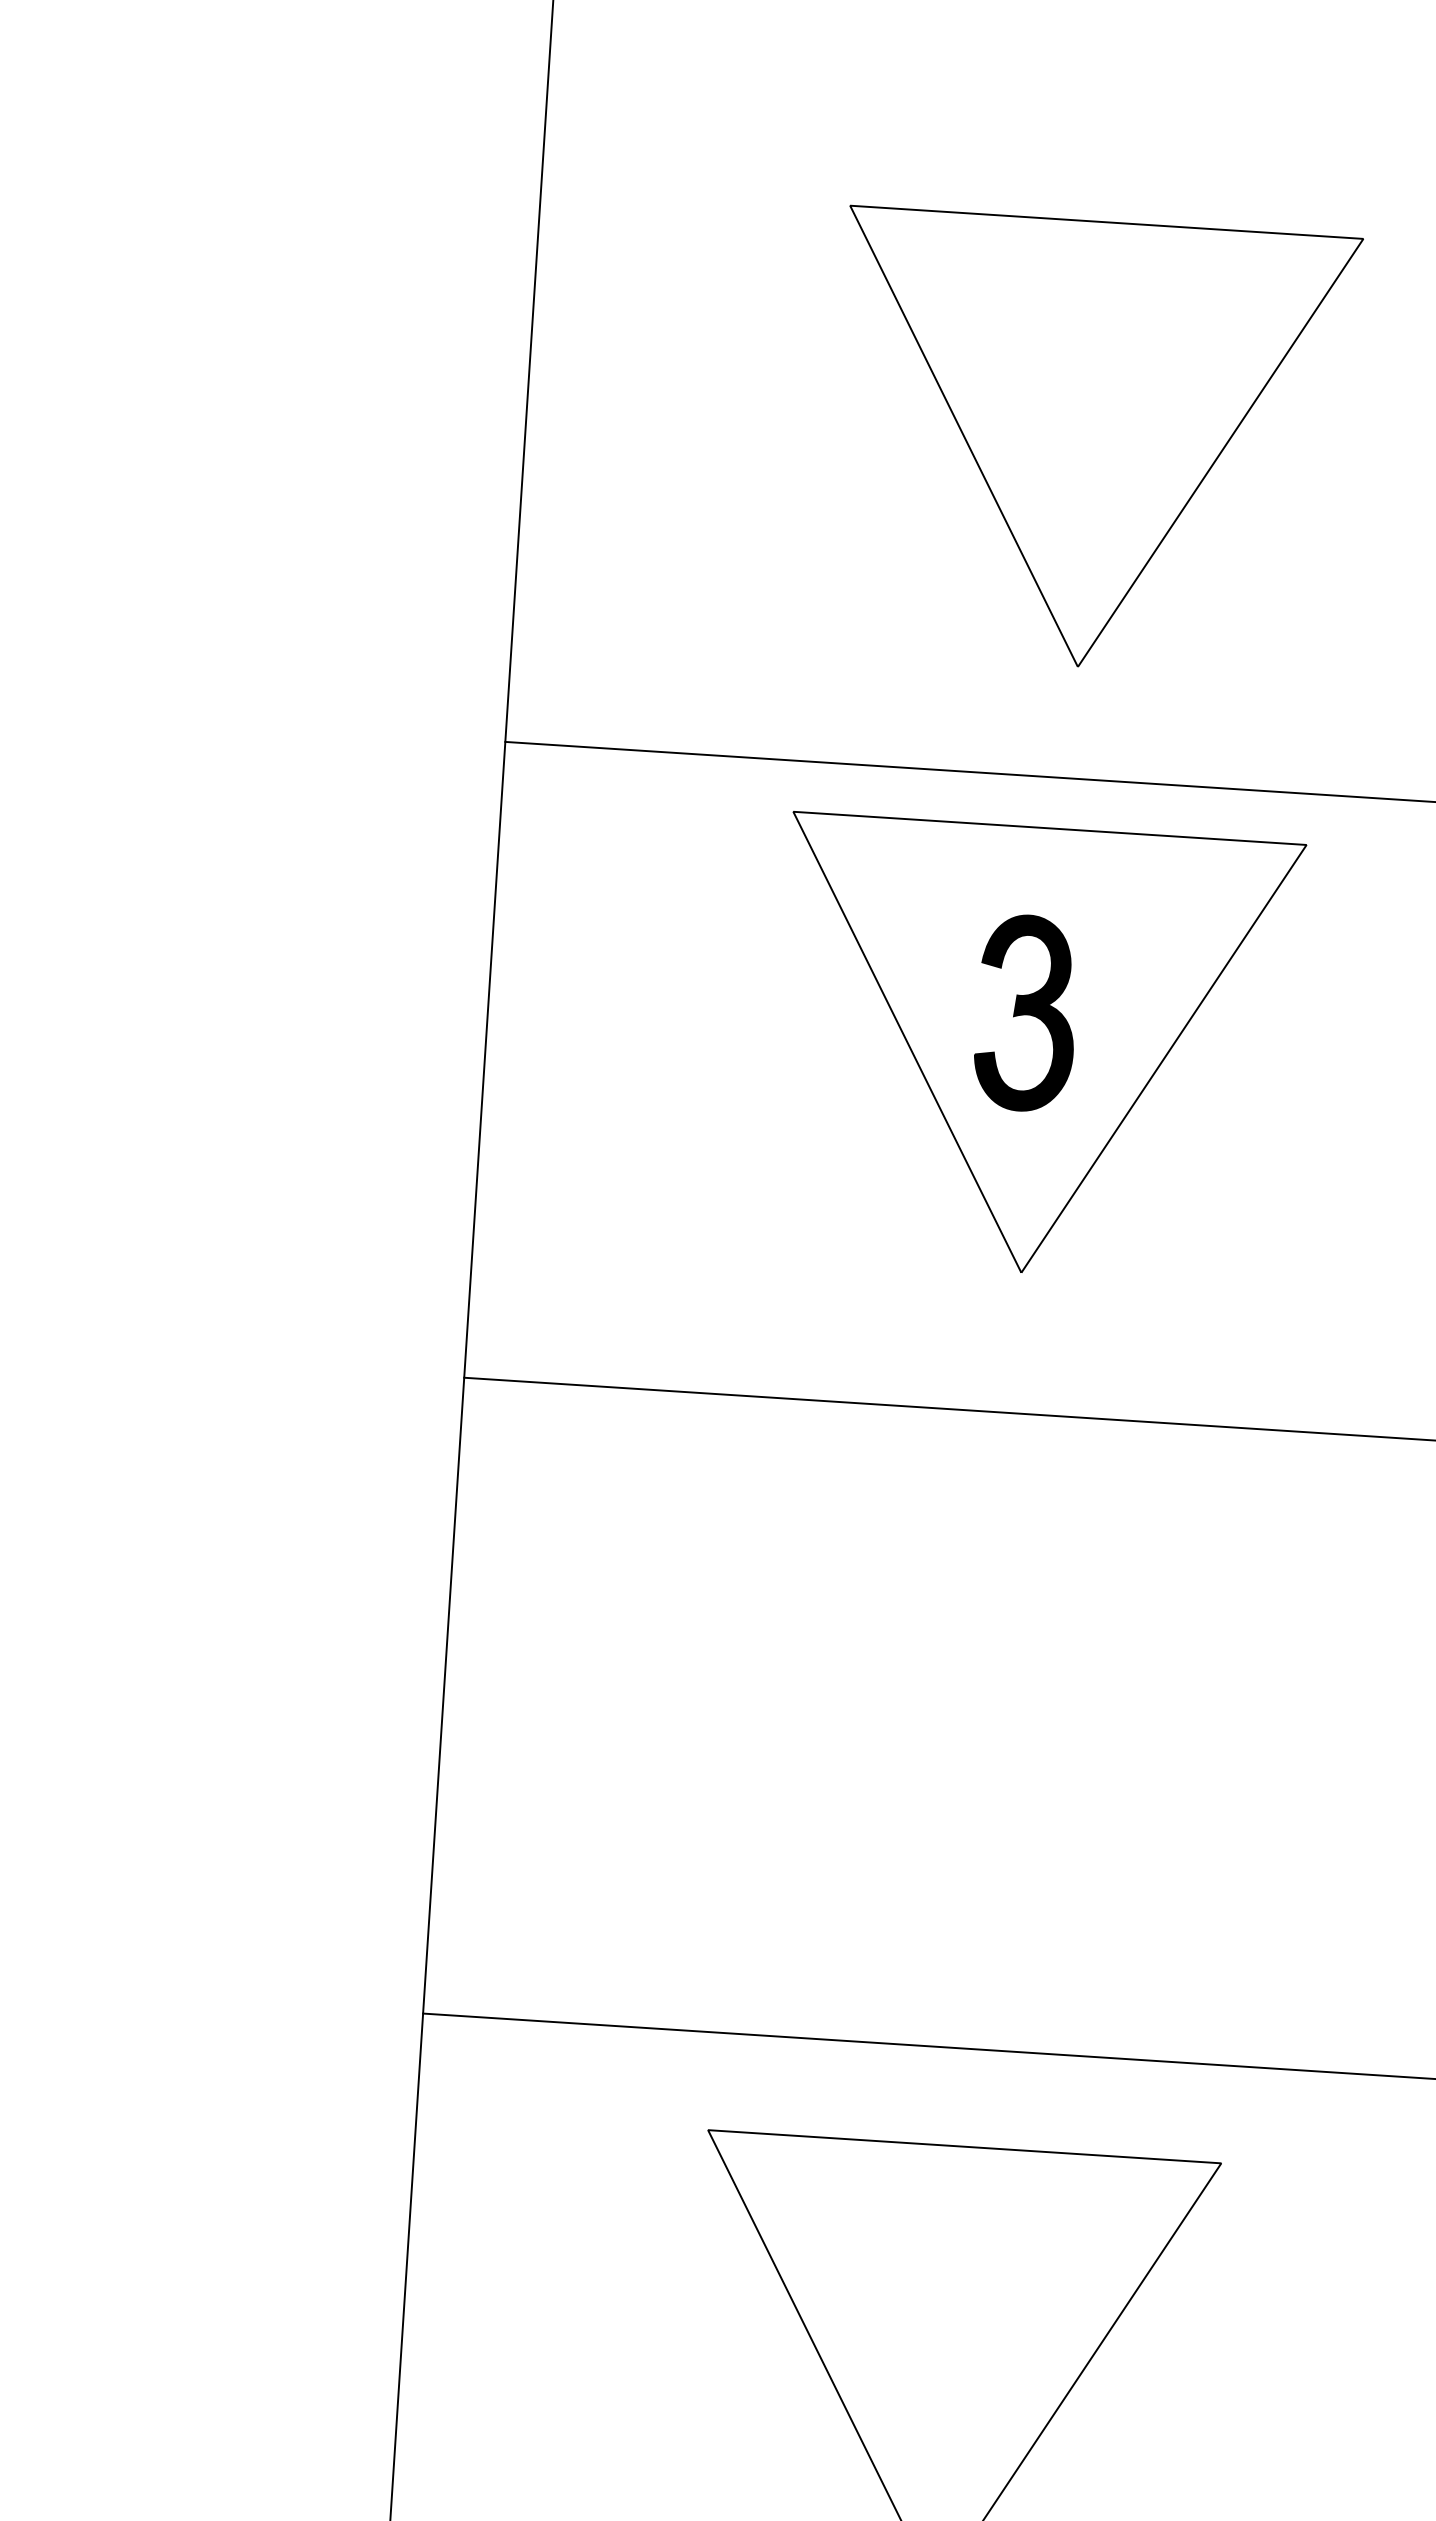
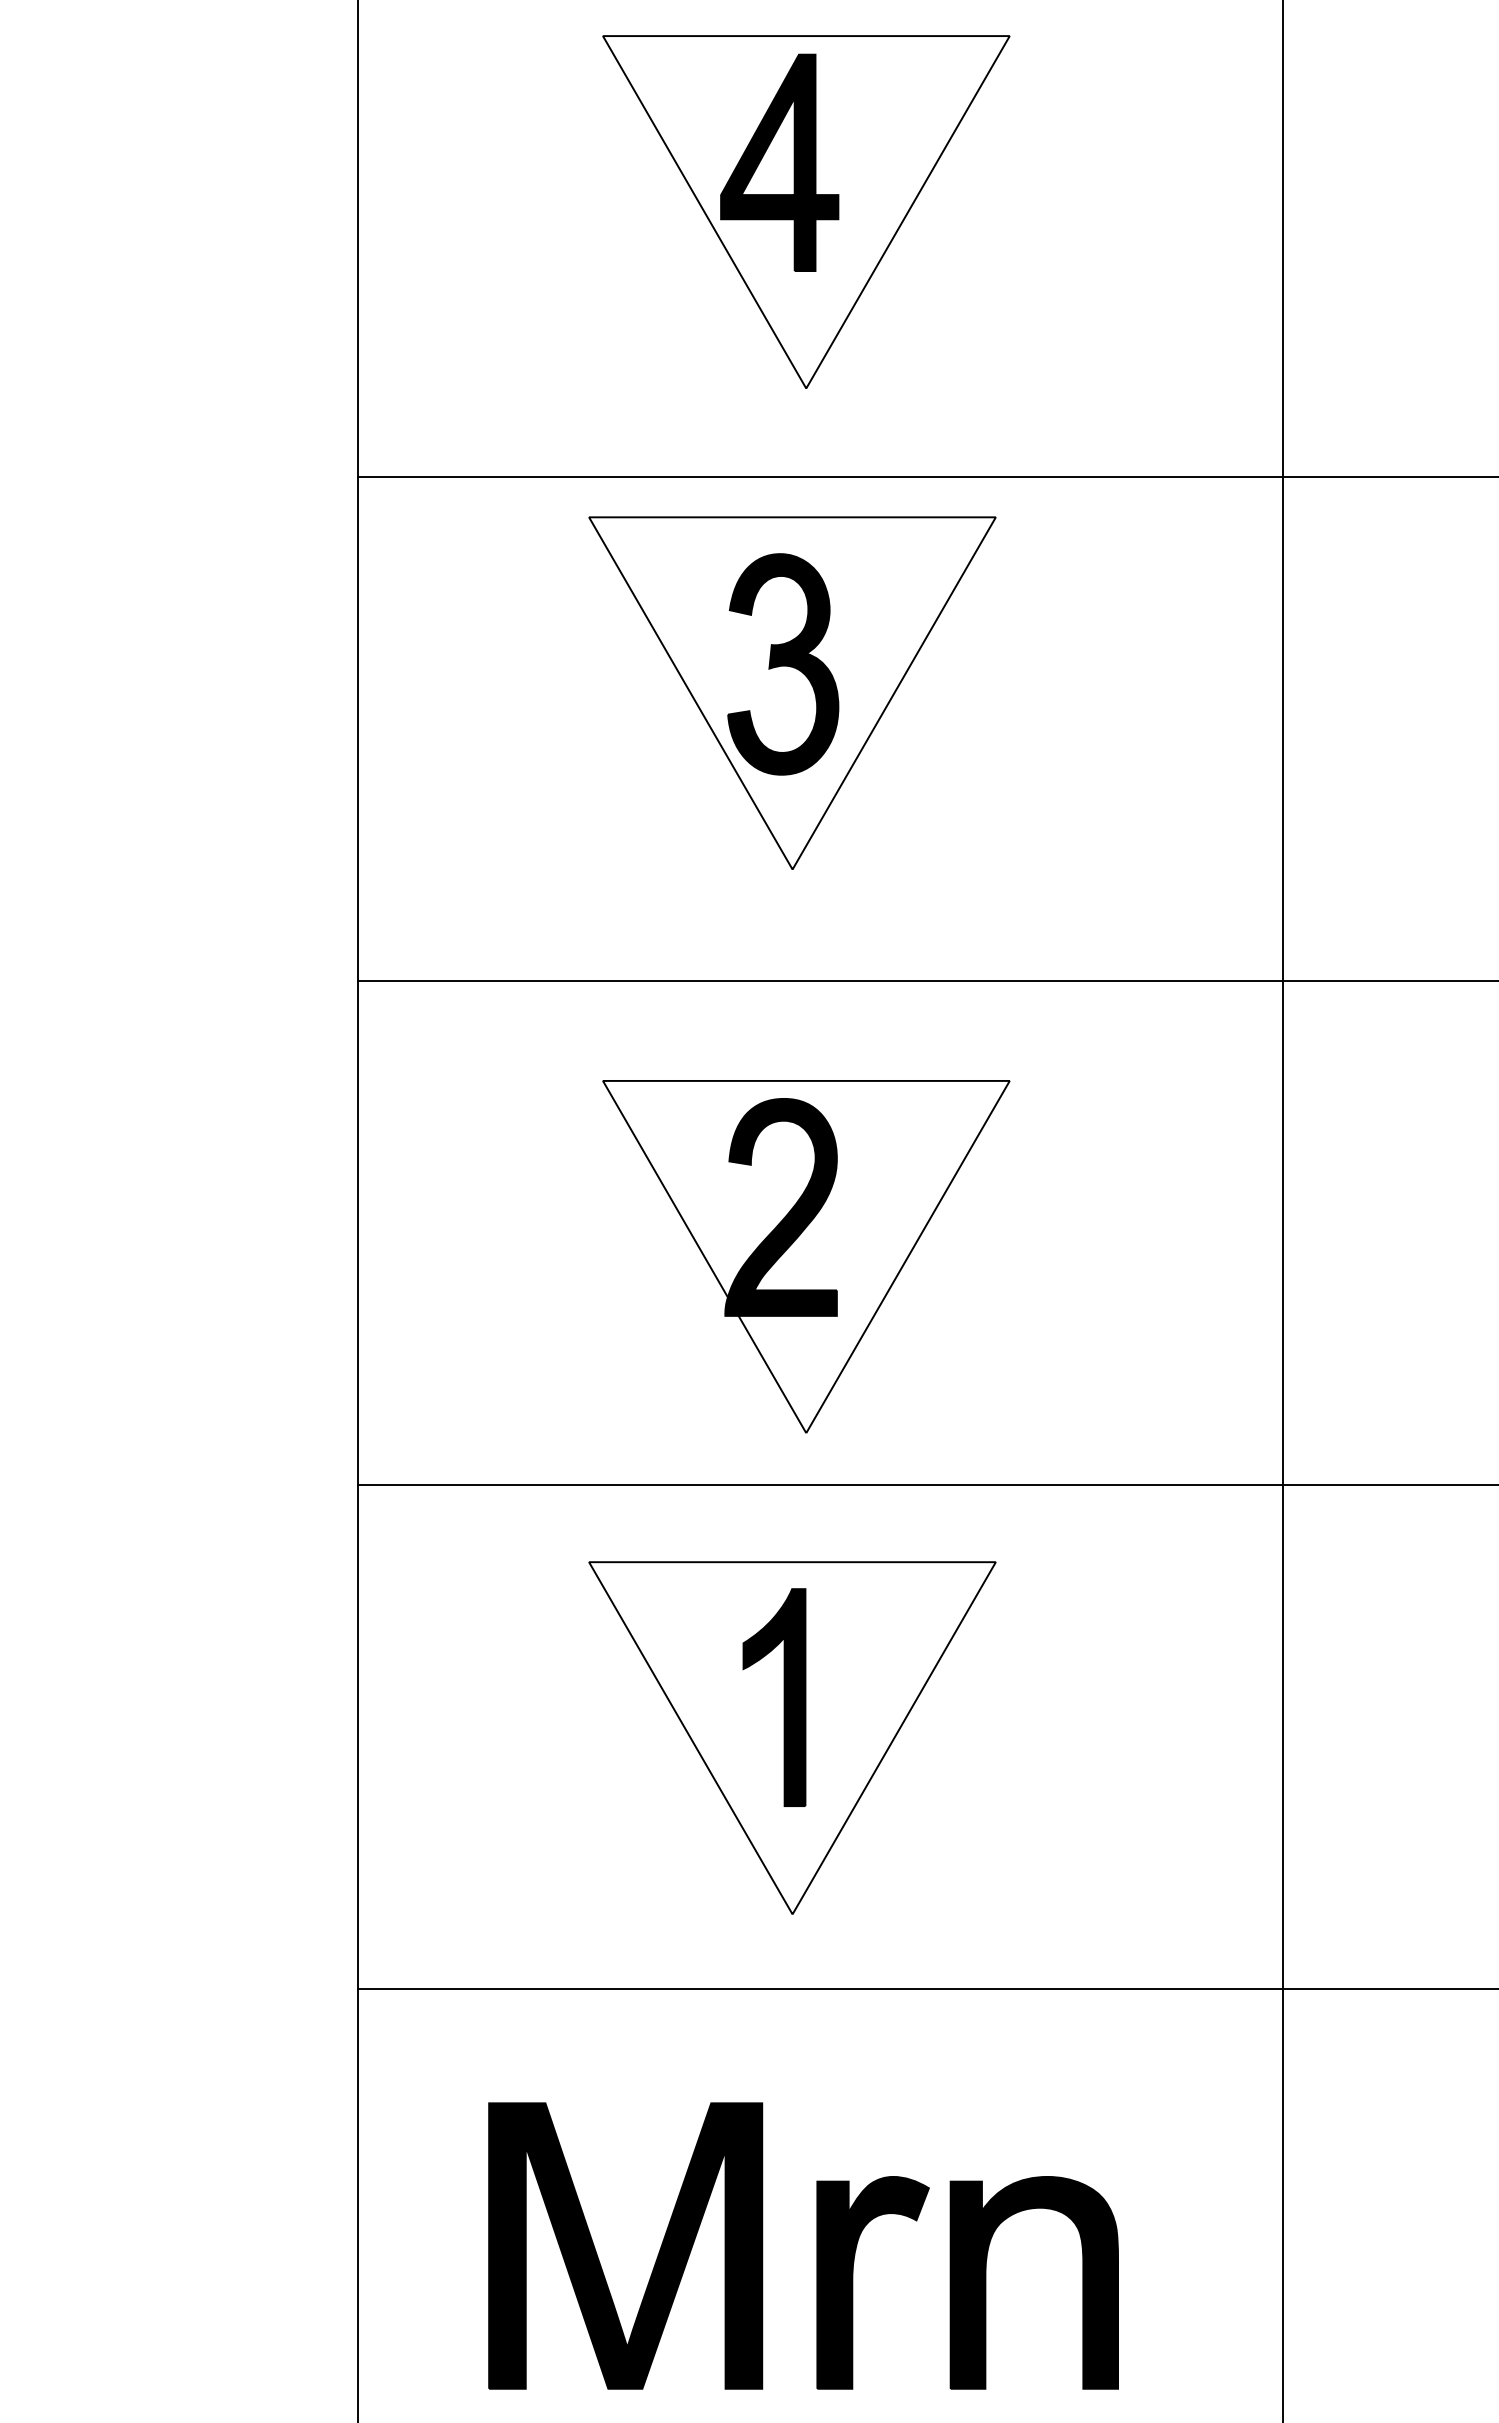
part: (1062, 379) -> (779, 162), added
part: (1026, 1013) -> (783, 664), size x1.43
part: (1007, 1762) -> (806, 1256), added
part: (942, 2316) -> (783, 1697), added

